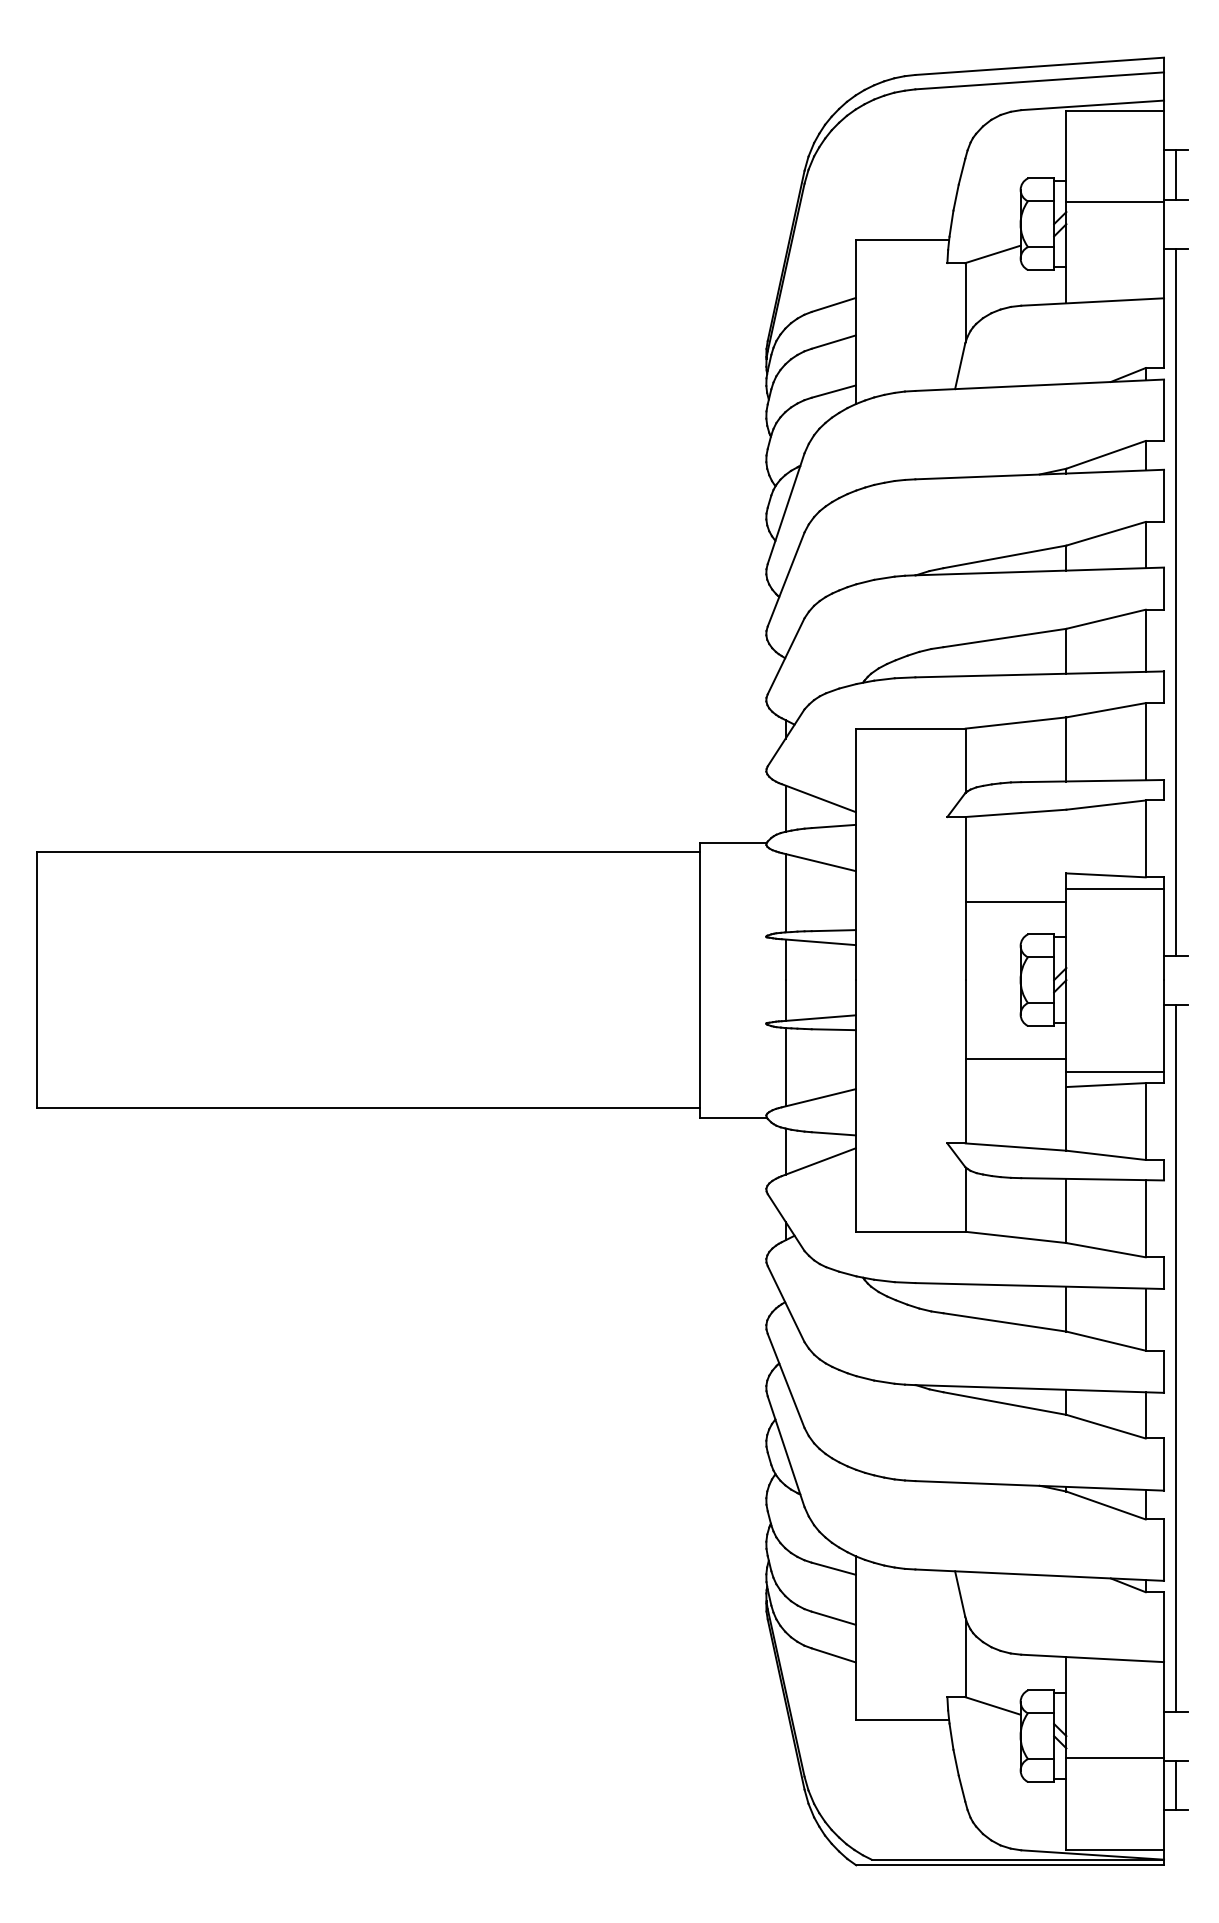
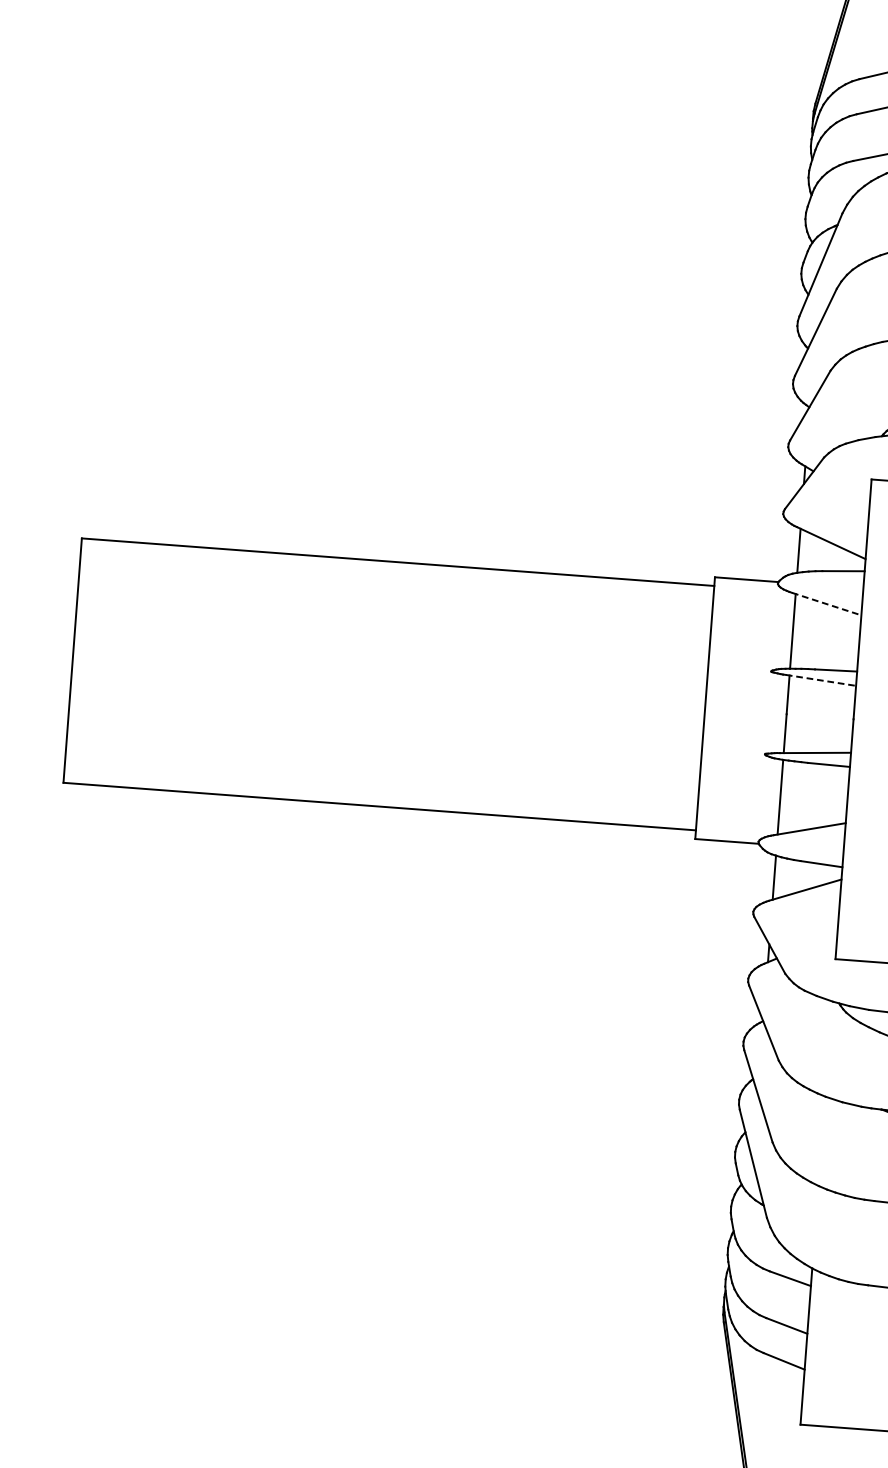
line: (819, 862) -> (827, 604), solid -> dashed
line: (819, 942) -> (821, 680), solid -> dashed

